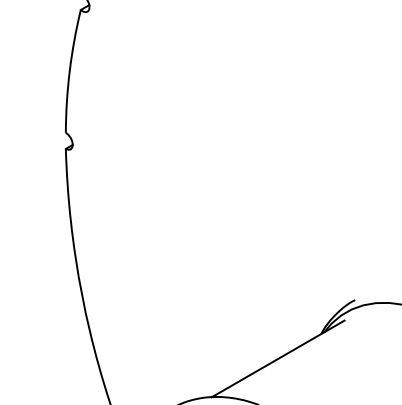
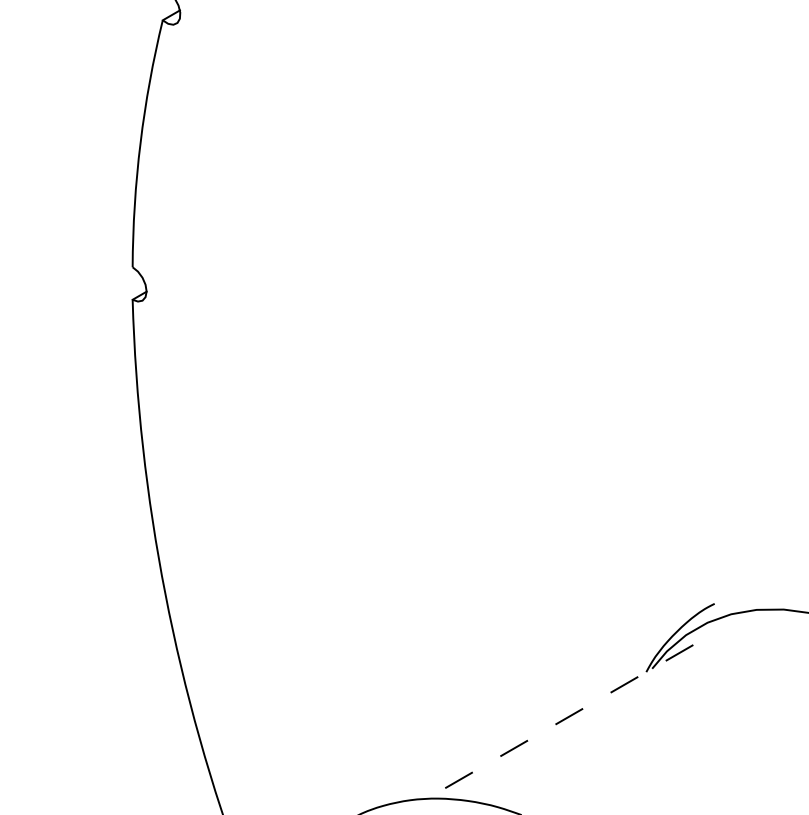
line: (278, 358) -> (560, 721), solid -> dashed

